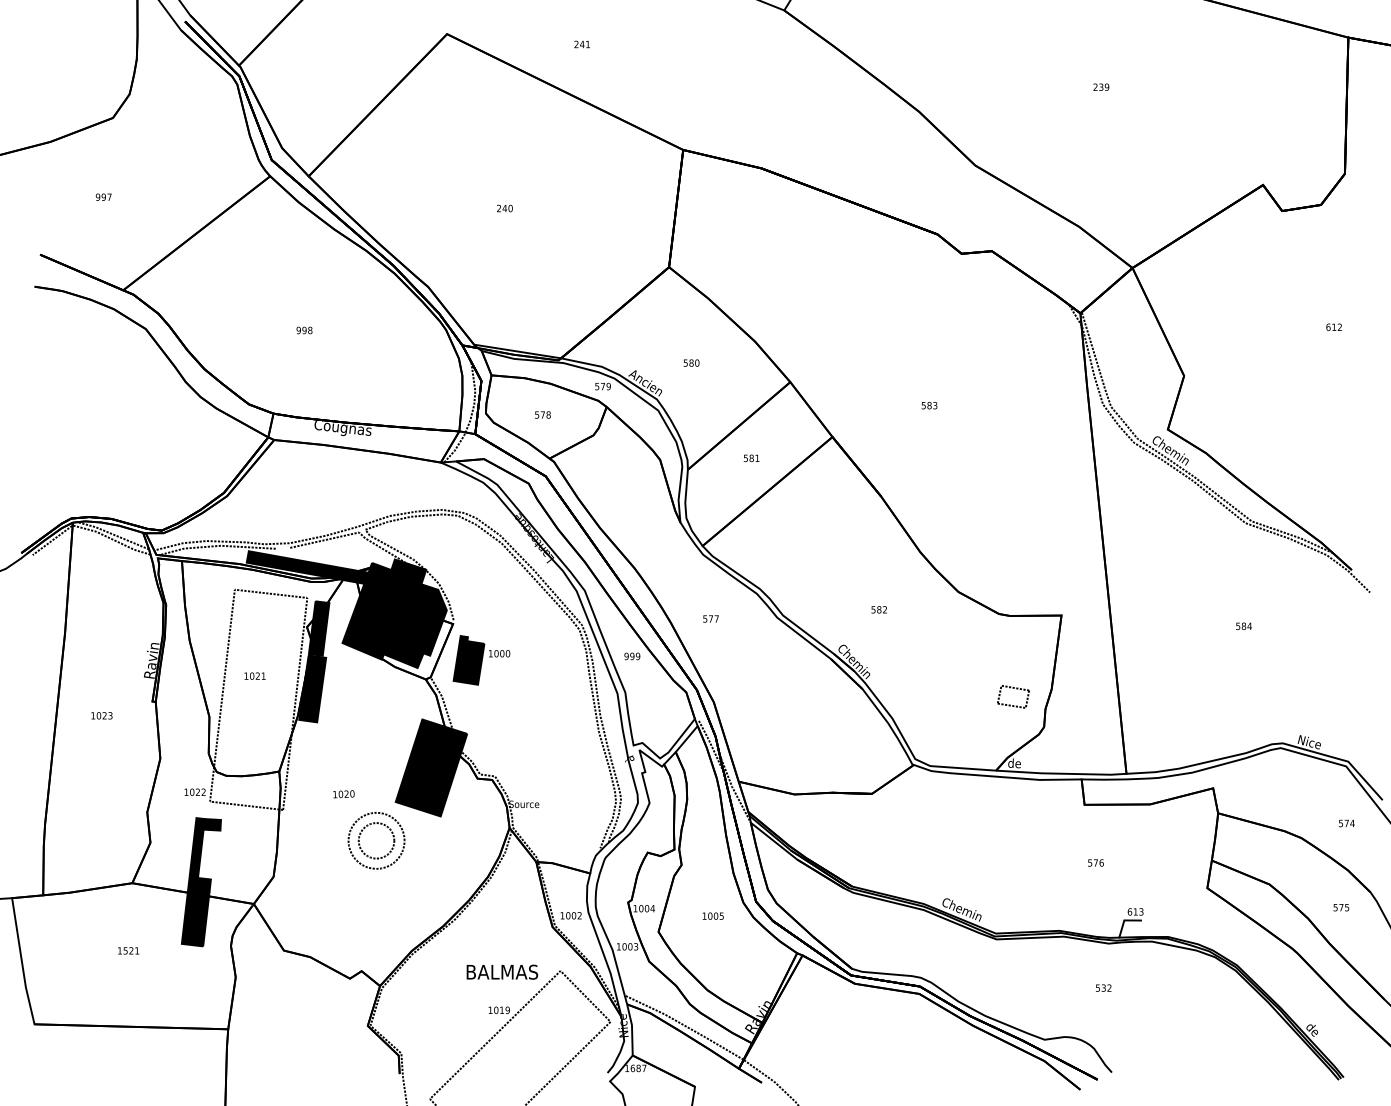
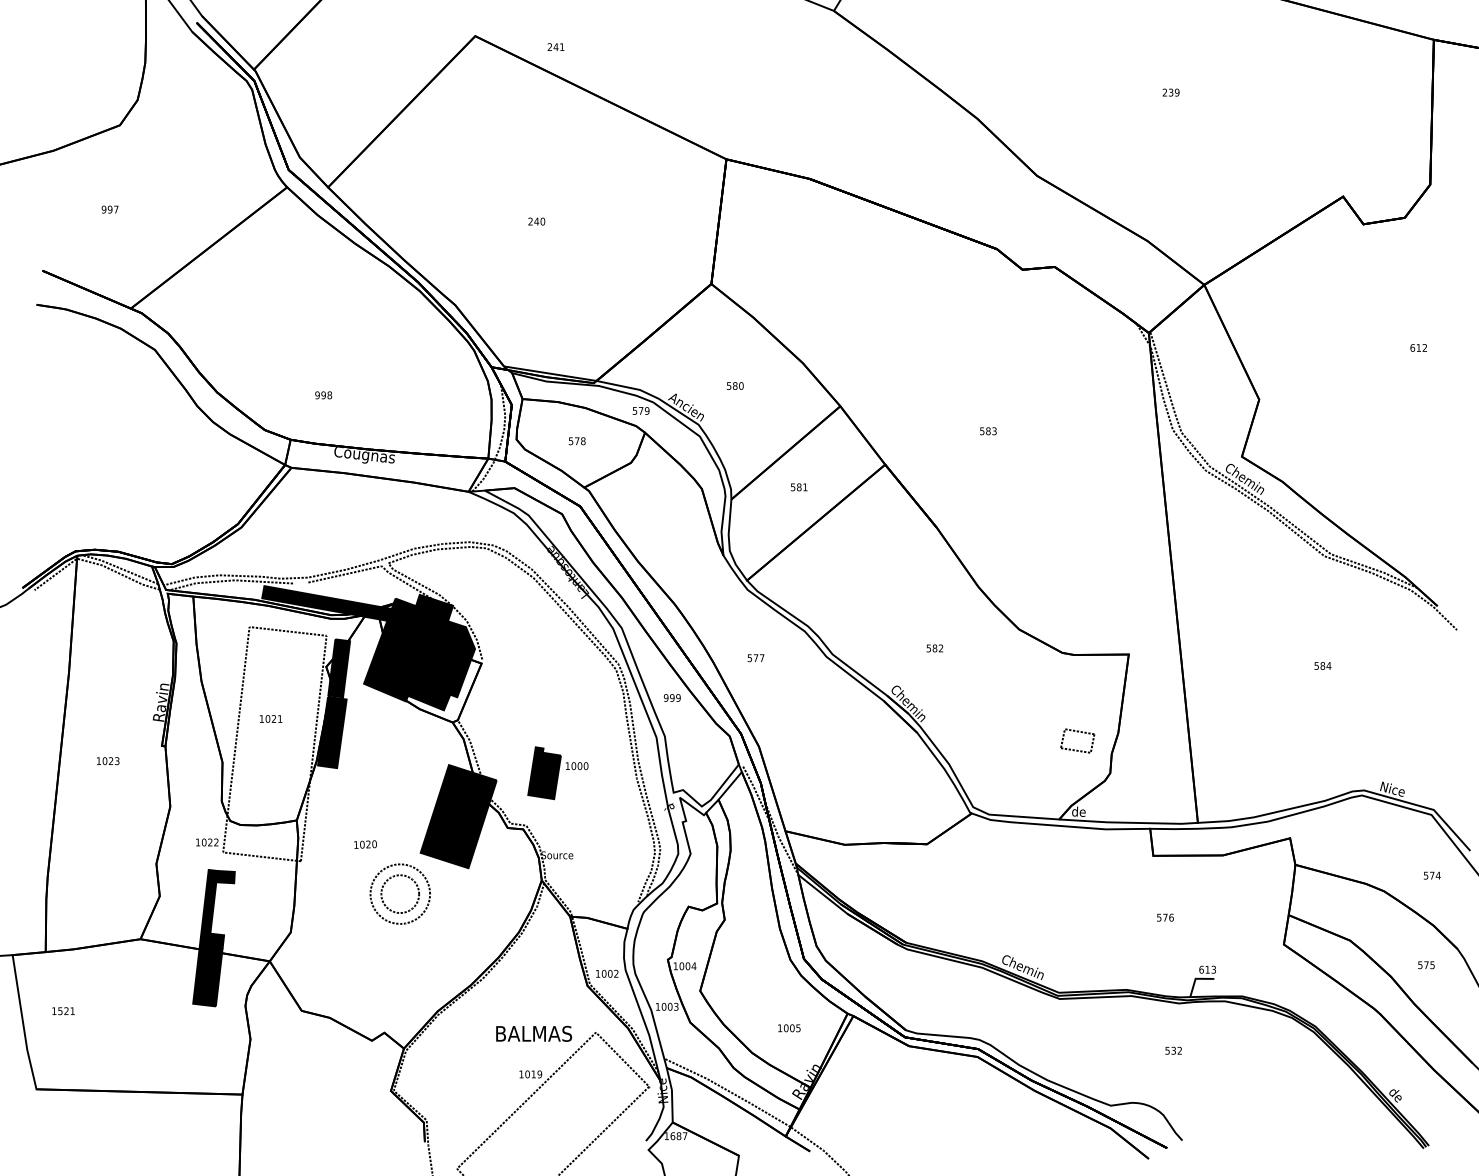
text: (581, 43) -> (555, 46), moved
text: (304, 330) -> (323, 395), moved
part: (481, 660) -> (557, 773), moved
text: (713, 916) -> (789, 1028), moved
text: (128, 951) -> (63, 1011), moved

